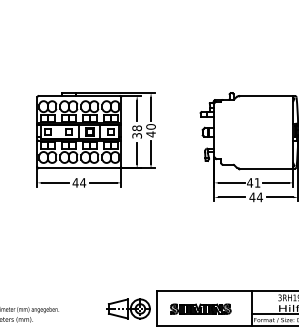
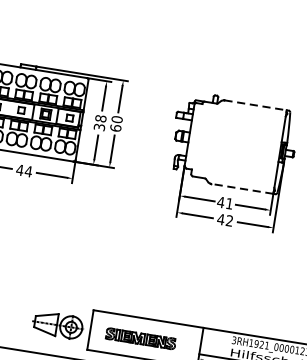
line: (266, 96) -> (255, 105), solid -> dashed
text: (150, 134) -> (115, 128), 40 -> 60
line: (265, 168) -> (241, 188), solid -> dashed
text: (259, 197) -> (229, 220), 44 -> 42

